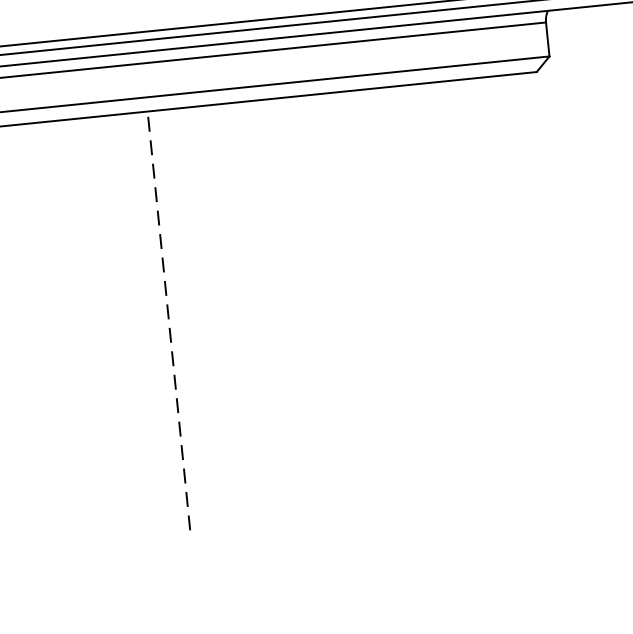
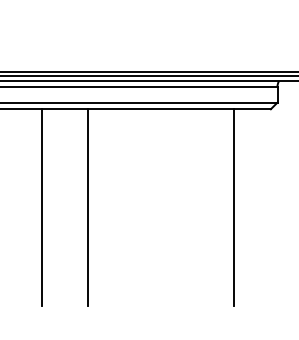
line: (480, 289) -> (234, 207), added
line: (169, 320) -> (88, 207), dashed -> solid
line: (69, 331) -> (41, 207), added

